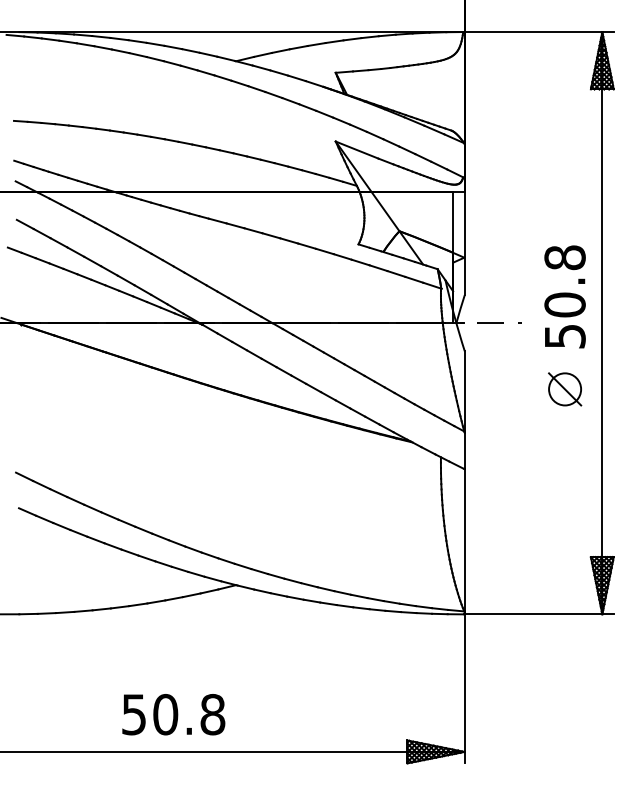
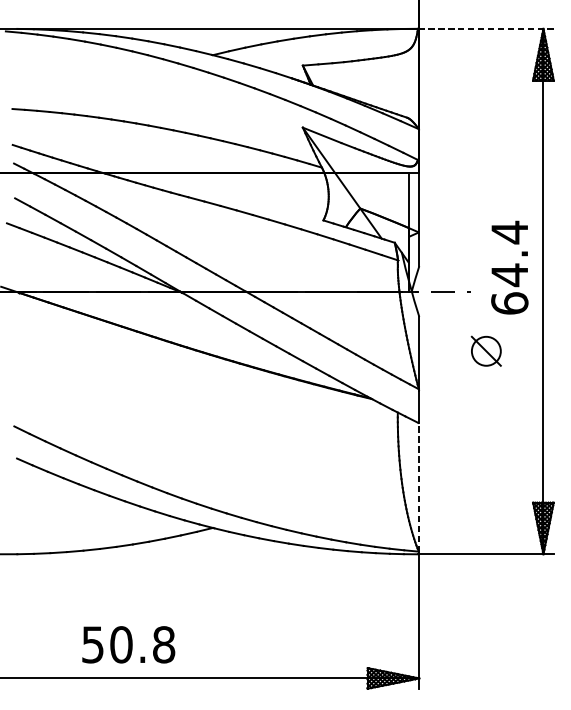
line: (539, 32) -> (486, 29), solid -> dashed
text: (564, 296) -> (509, 267), 50.8 -> 64.4
part: (565, 389) -> (486, 351), moved
line: (464, 539) -> (419, 486), solid -> dashed
text: (173, 714) -> (128, 644), moved

